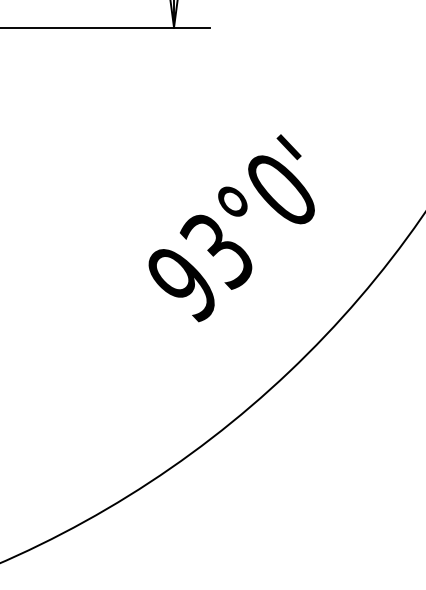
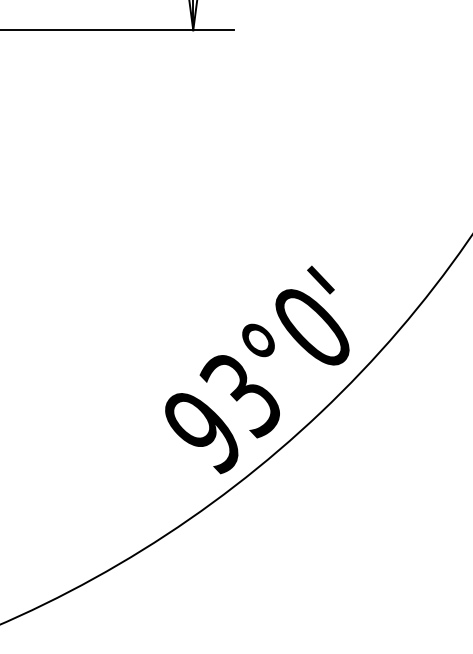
text: (231, 227) -> (257, 369), moved

